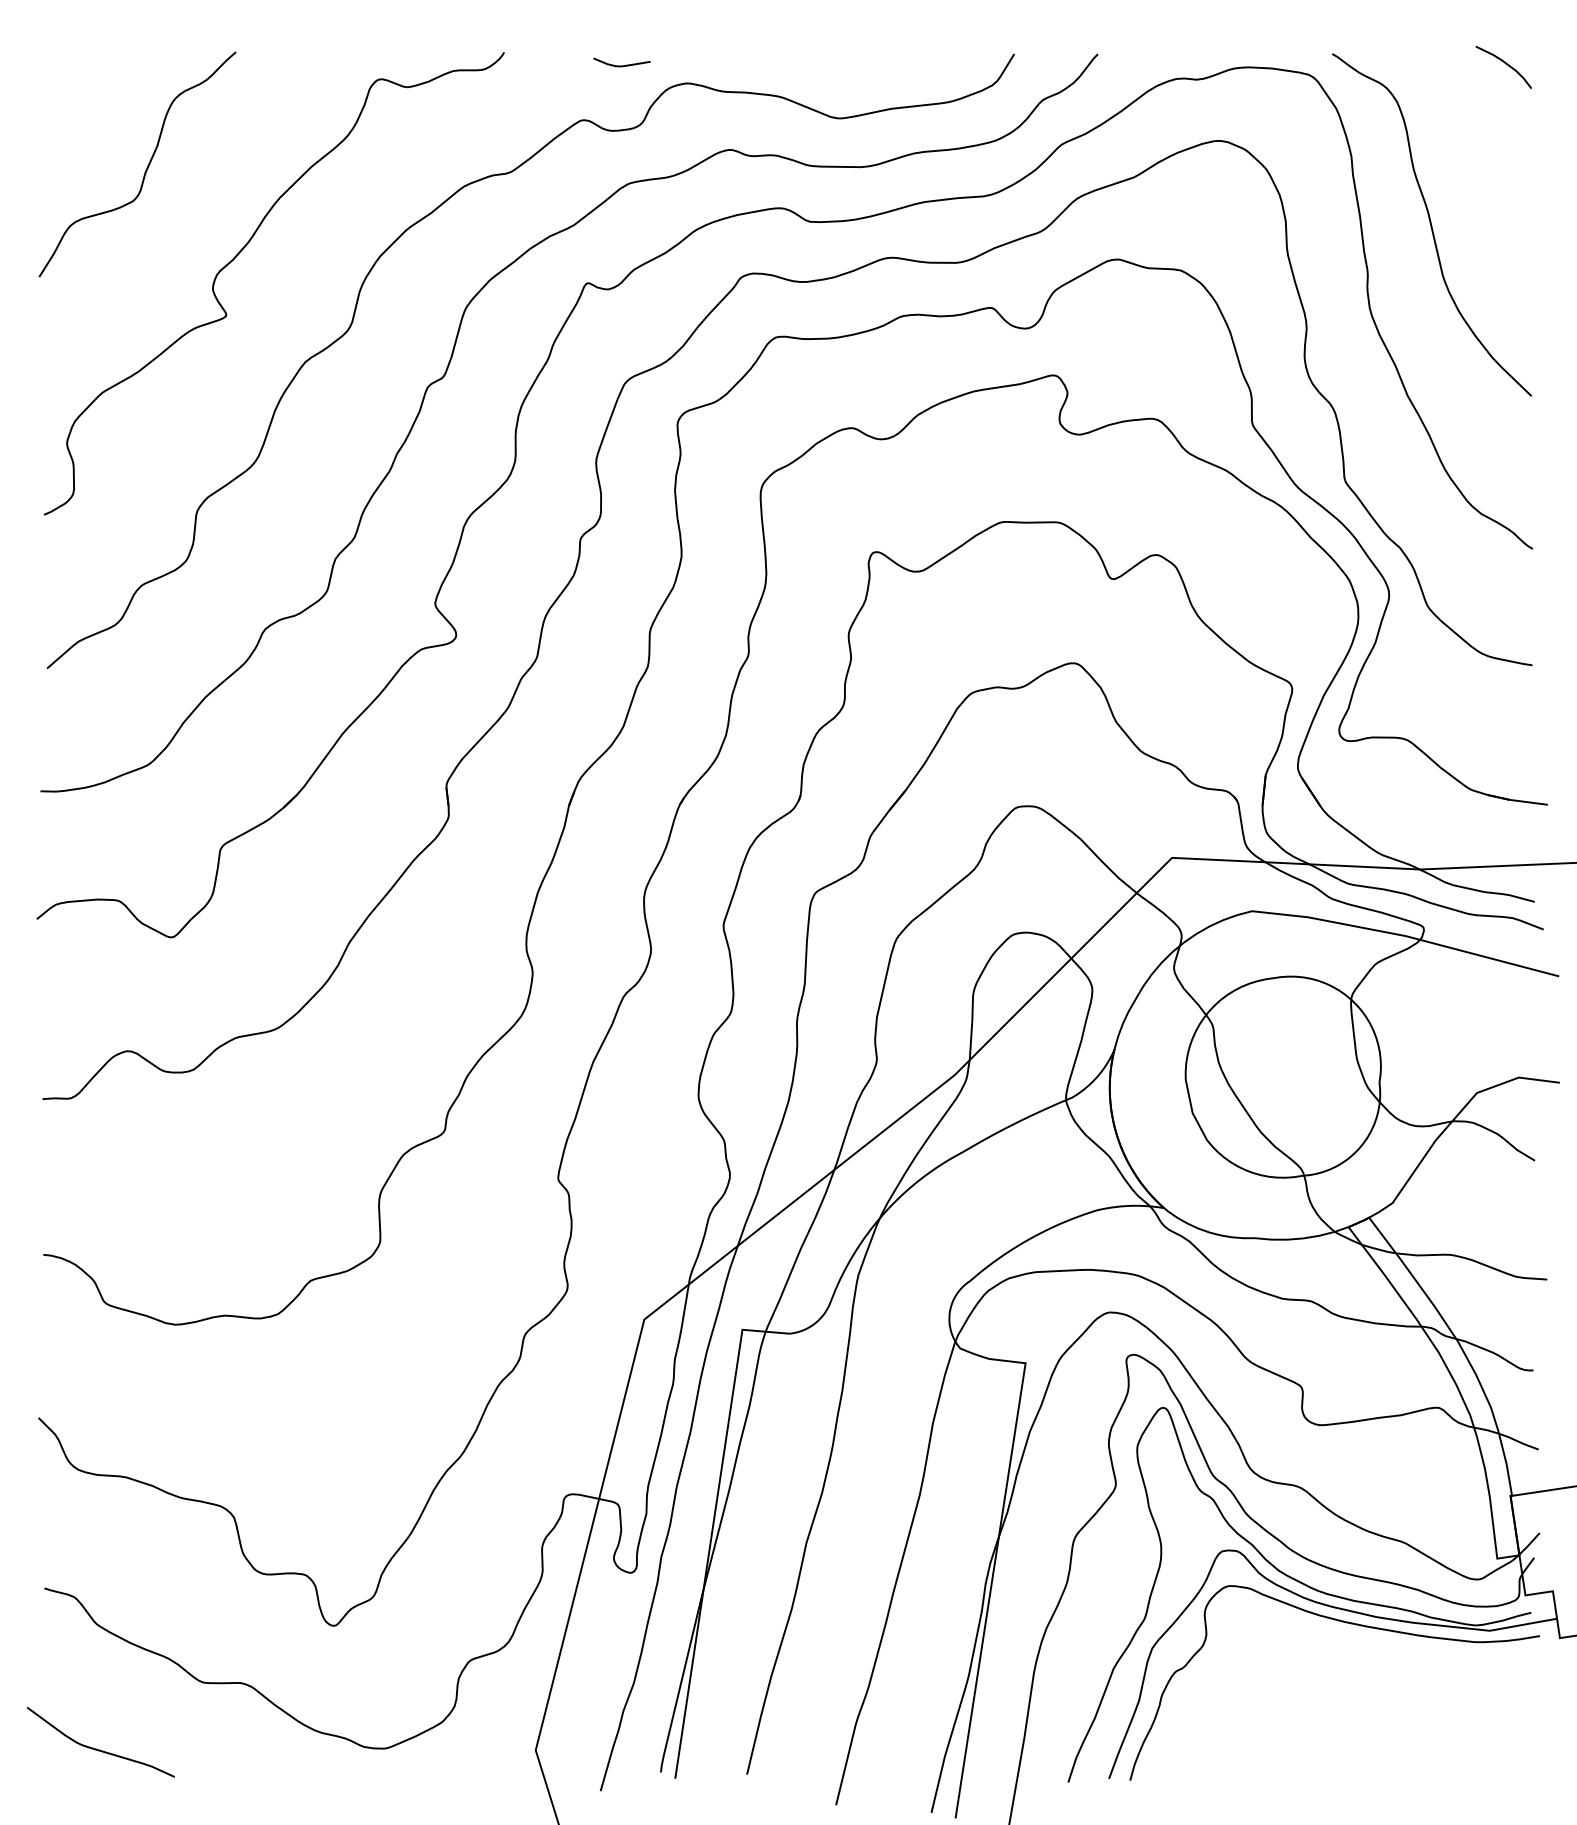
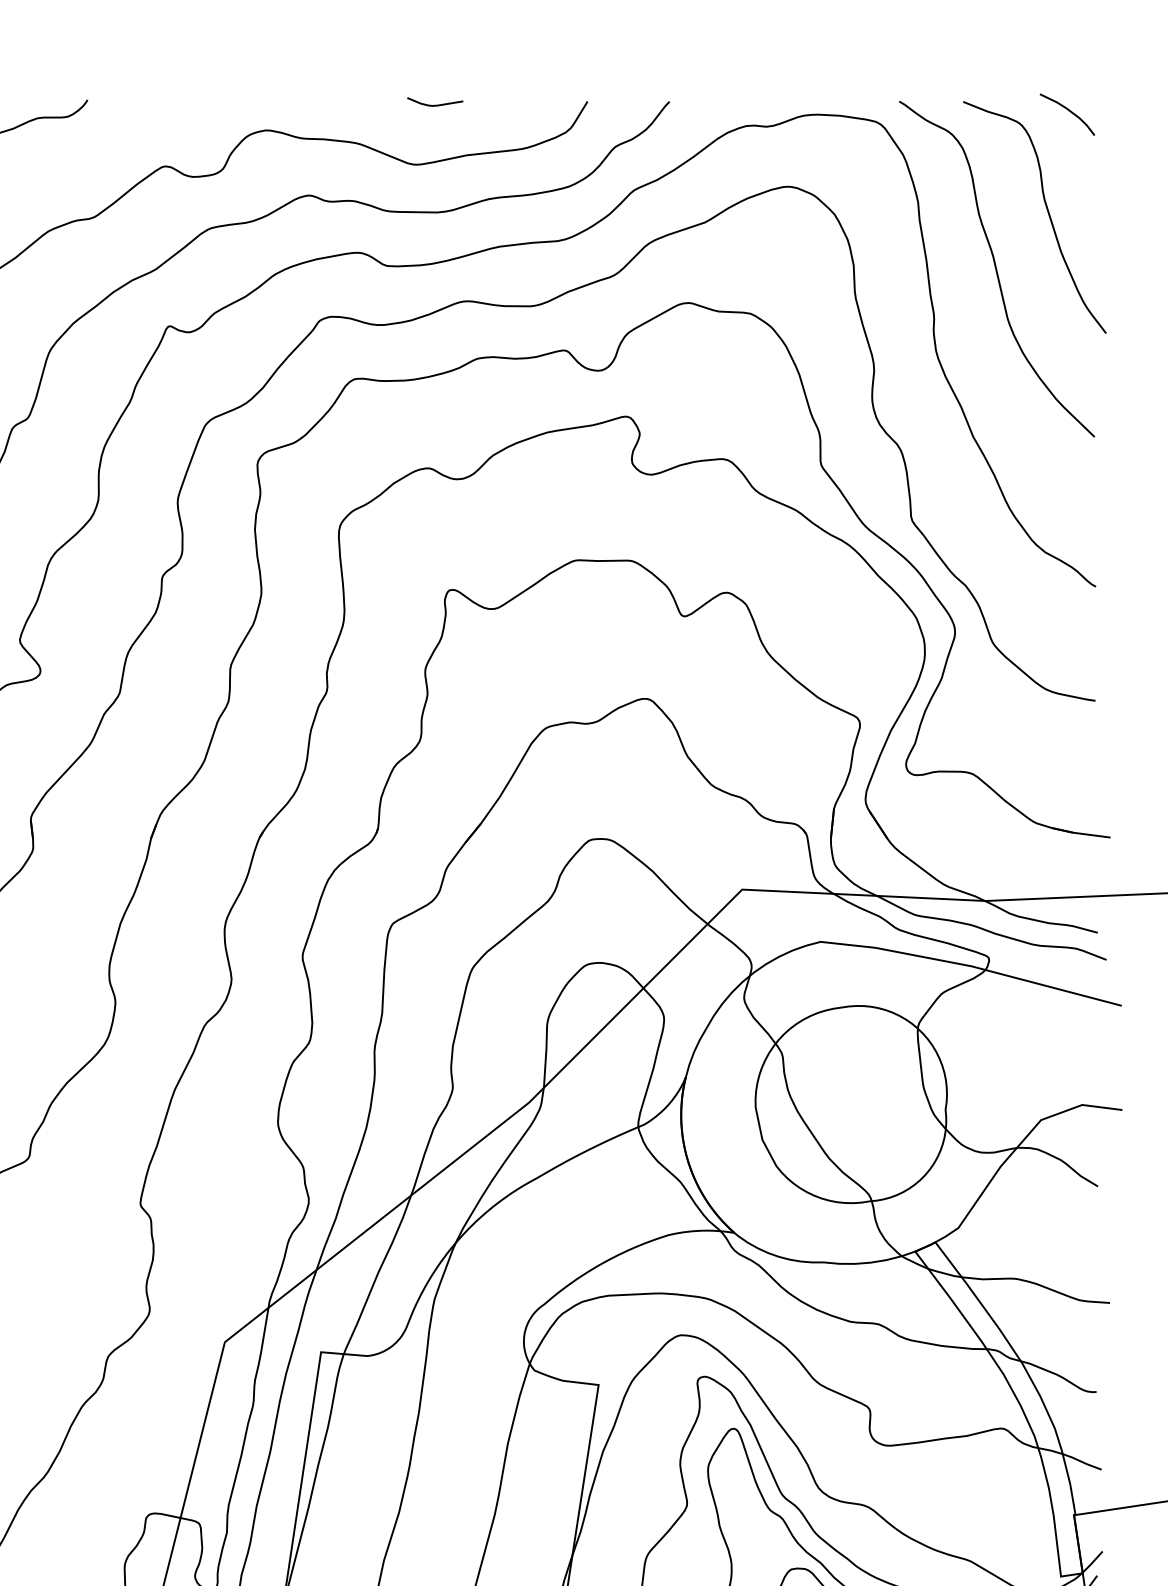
curve: (621, 65) -> (434, 104), moved
curve: (1483, 167) -> (1047, 212), added

